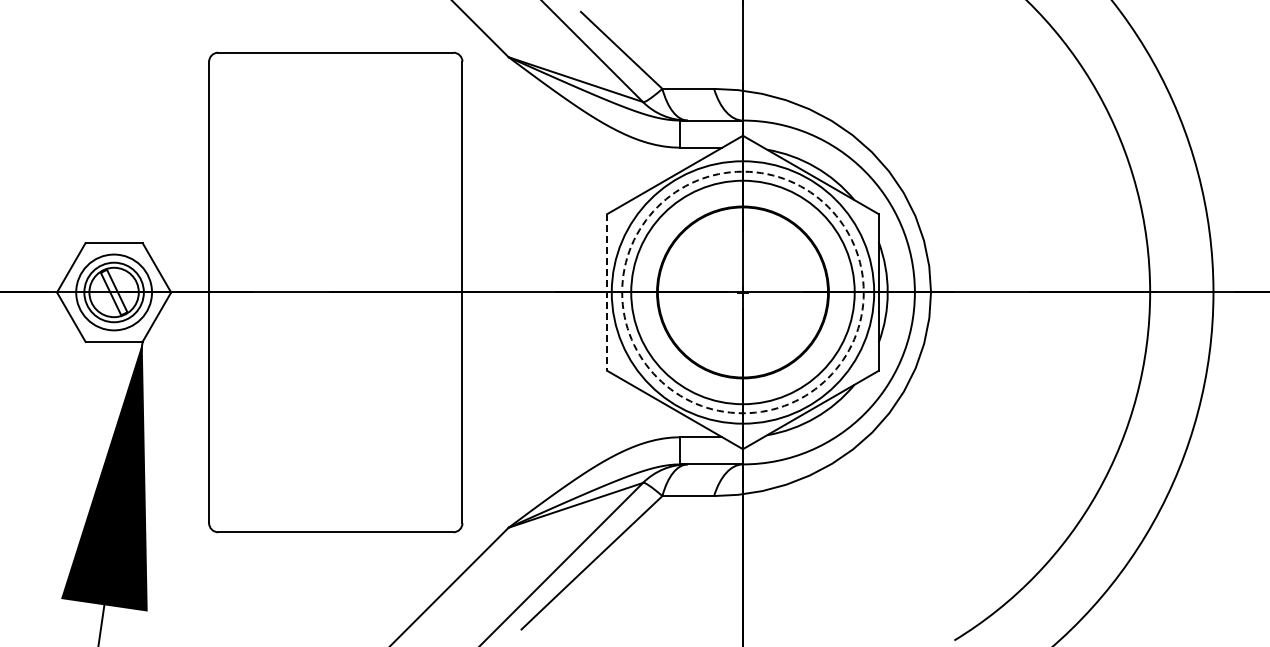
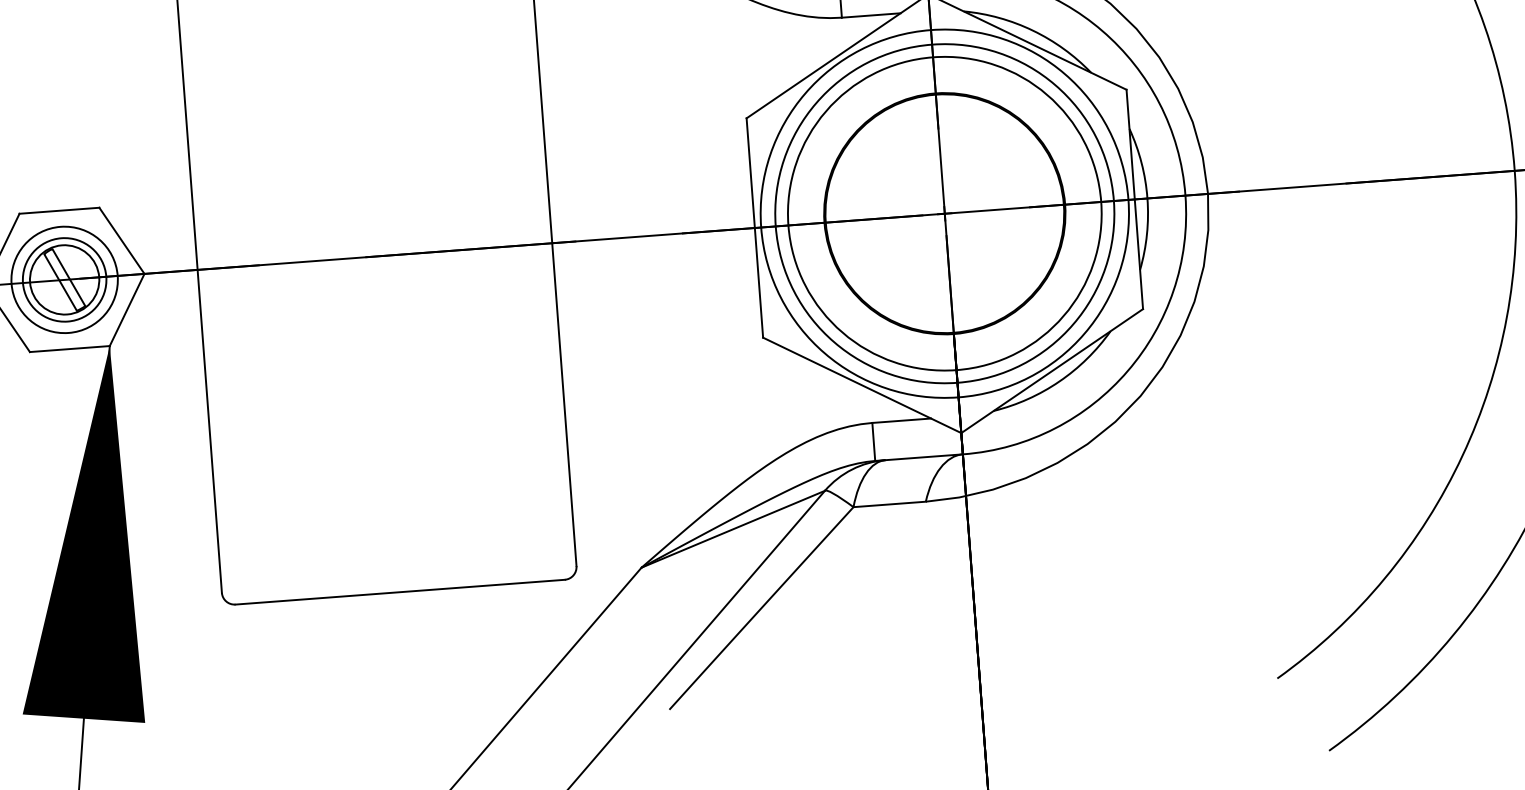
line: (607, 292) -> (755, 228), dashed -> solid
circle: (742, 292) -> (944, 213), dashed -> solid

